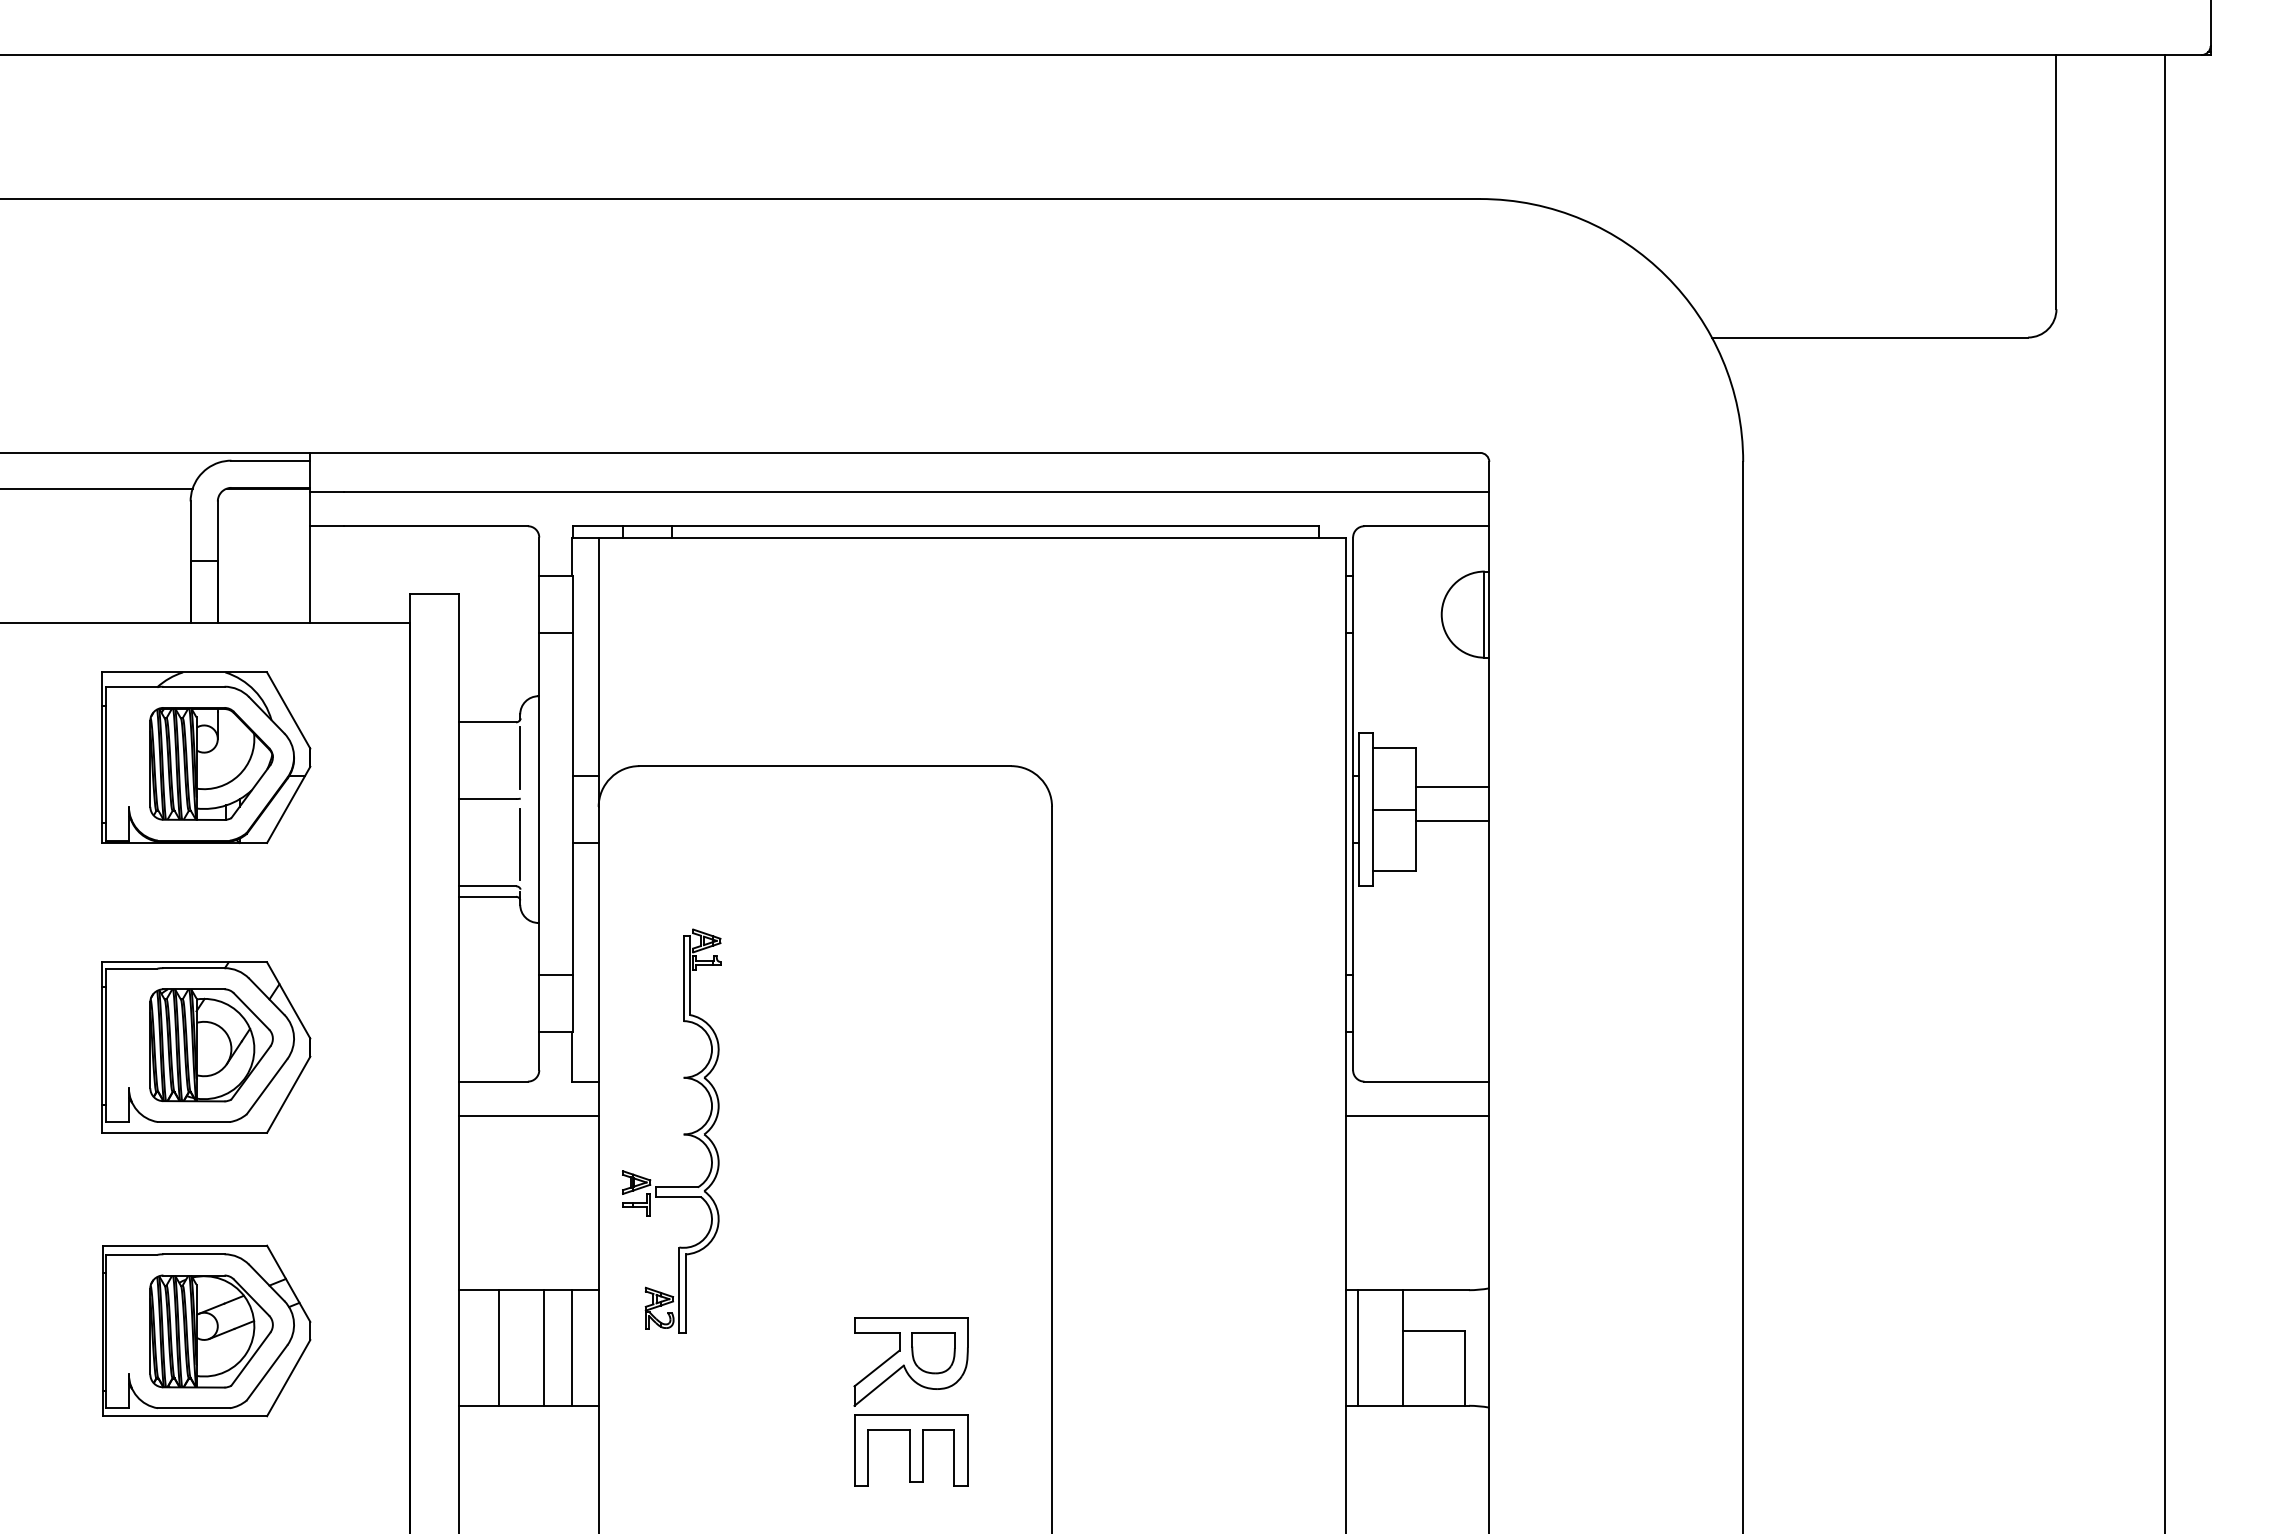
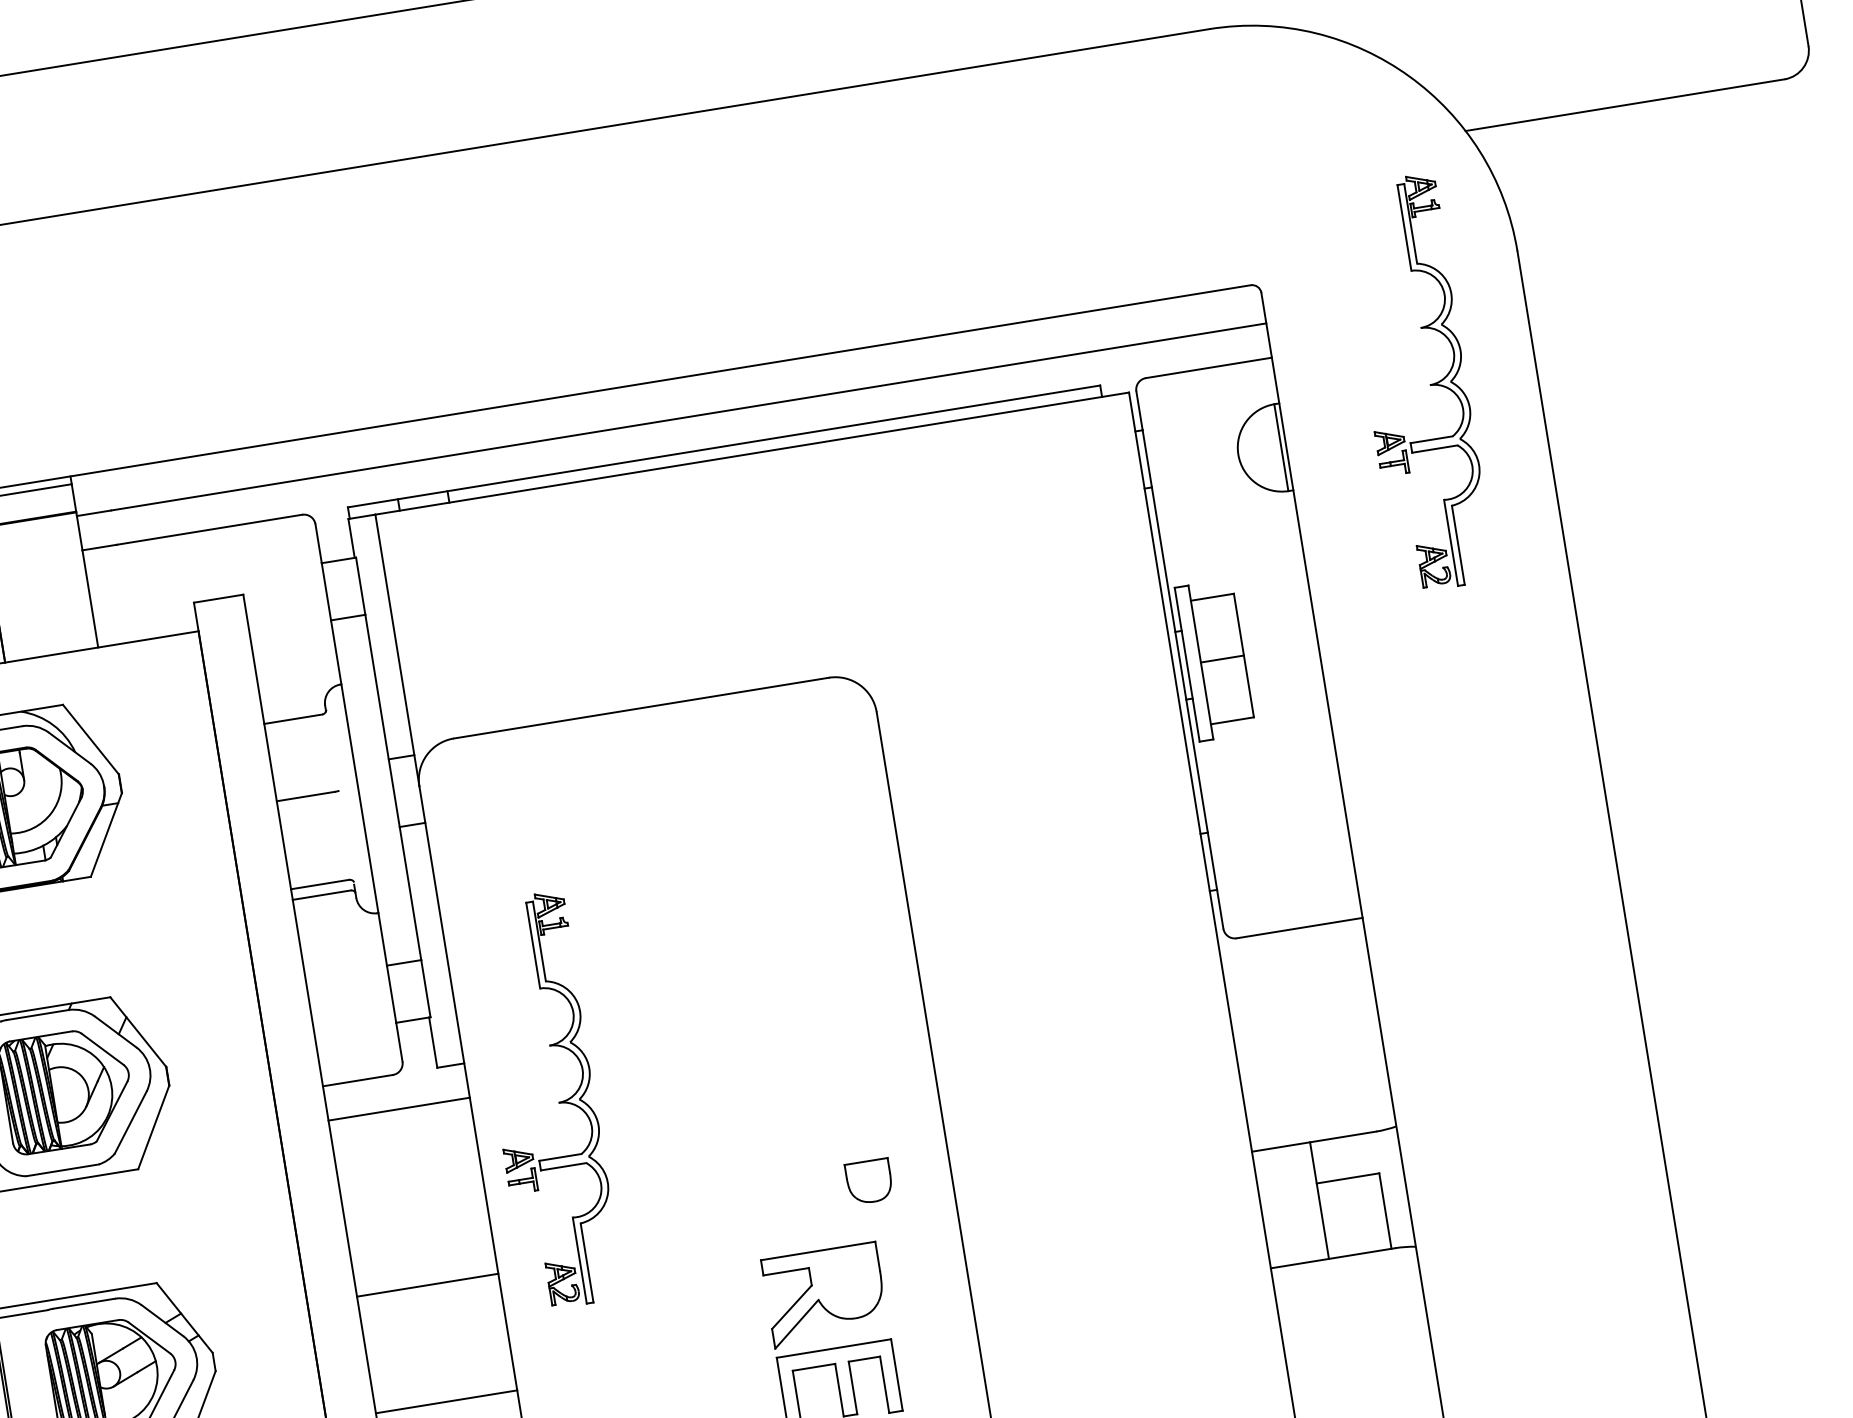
part: (1637, 576) -> (1429, 384), added
line: (520, 757) -> (332, 749), removed
line: (1452, 786) -> (1277, 626), removed
line: (1452, 820) -> (1282, 660), removed
line: (520, 844) -> (346, 837), removed
line: (1417, 1115) -> (1295, 963), removed
line: (498, 1347) -> (406, 1347), removed
line: (544, 1347) -> (453, 1340), removed
line: (571, 1347) -> (480, 1336), removed
line: (1358, 1347) -> (1274, 1207), removed
part: (933, 1353) -> (869, 1181), moved

